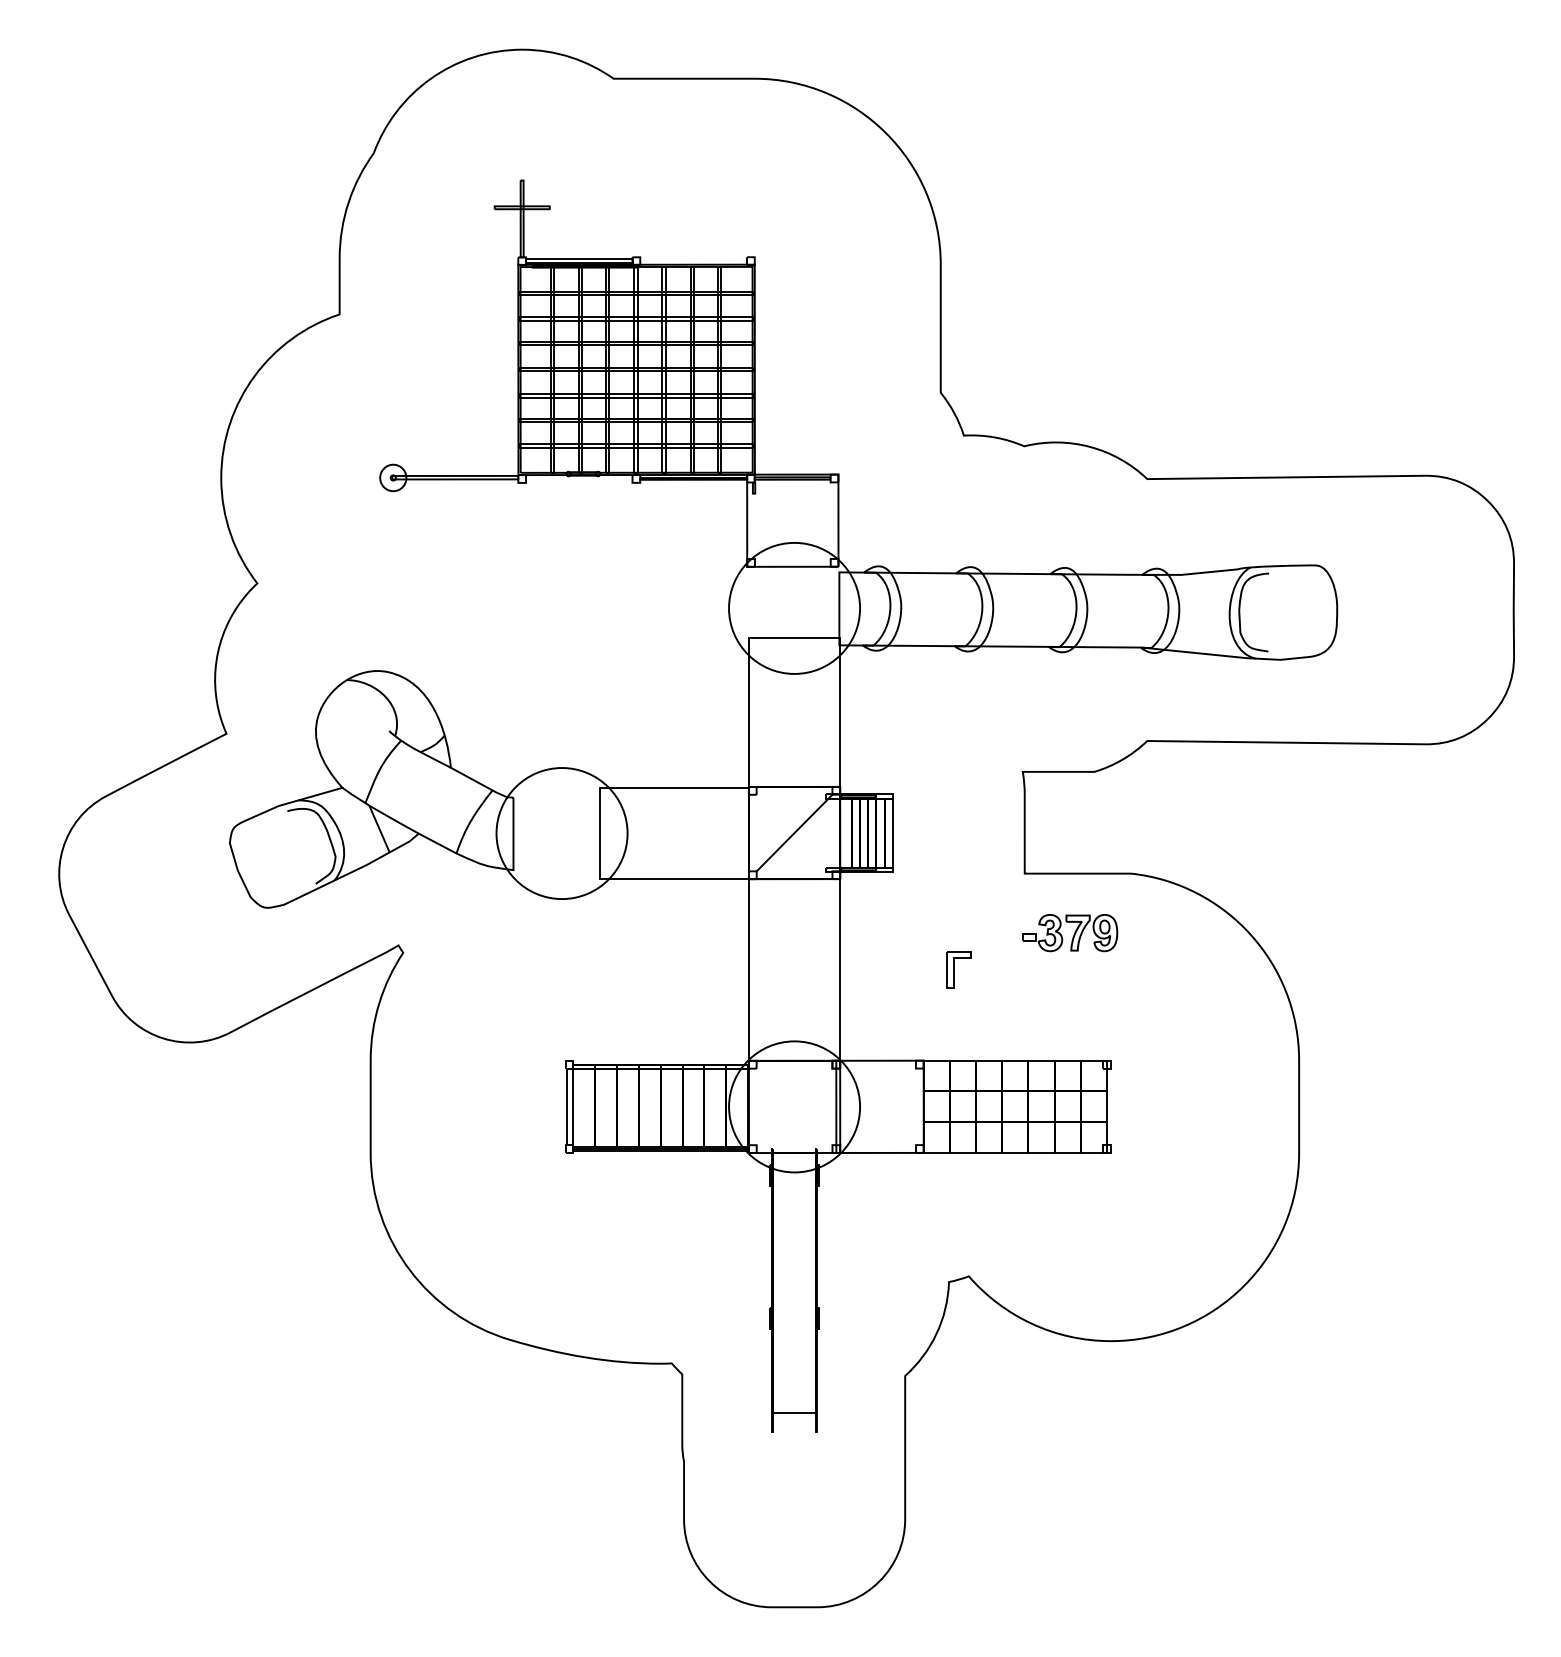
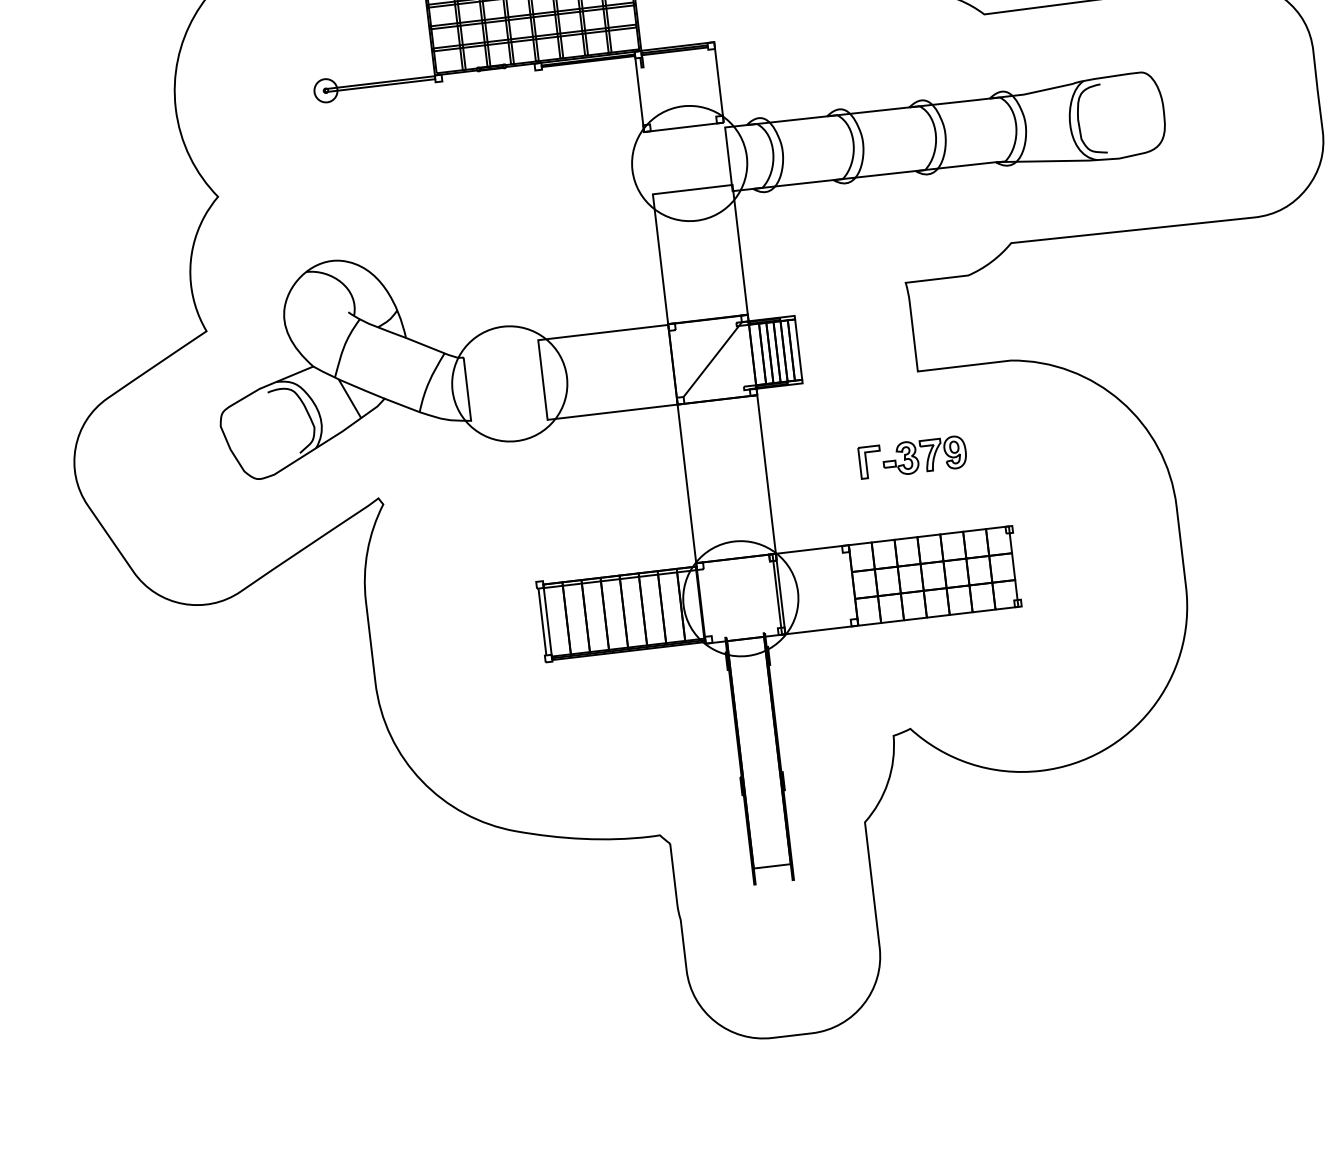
part: (1070, 933) -> (924, 456), moved

